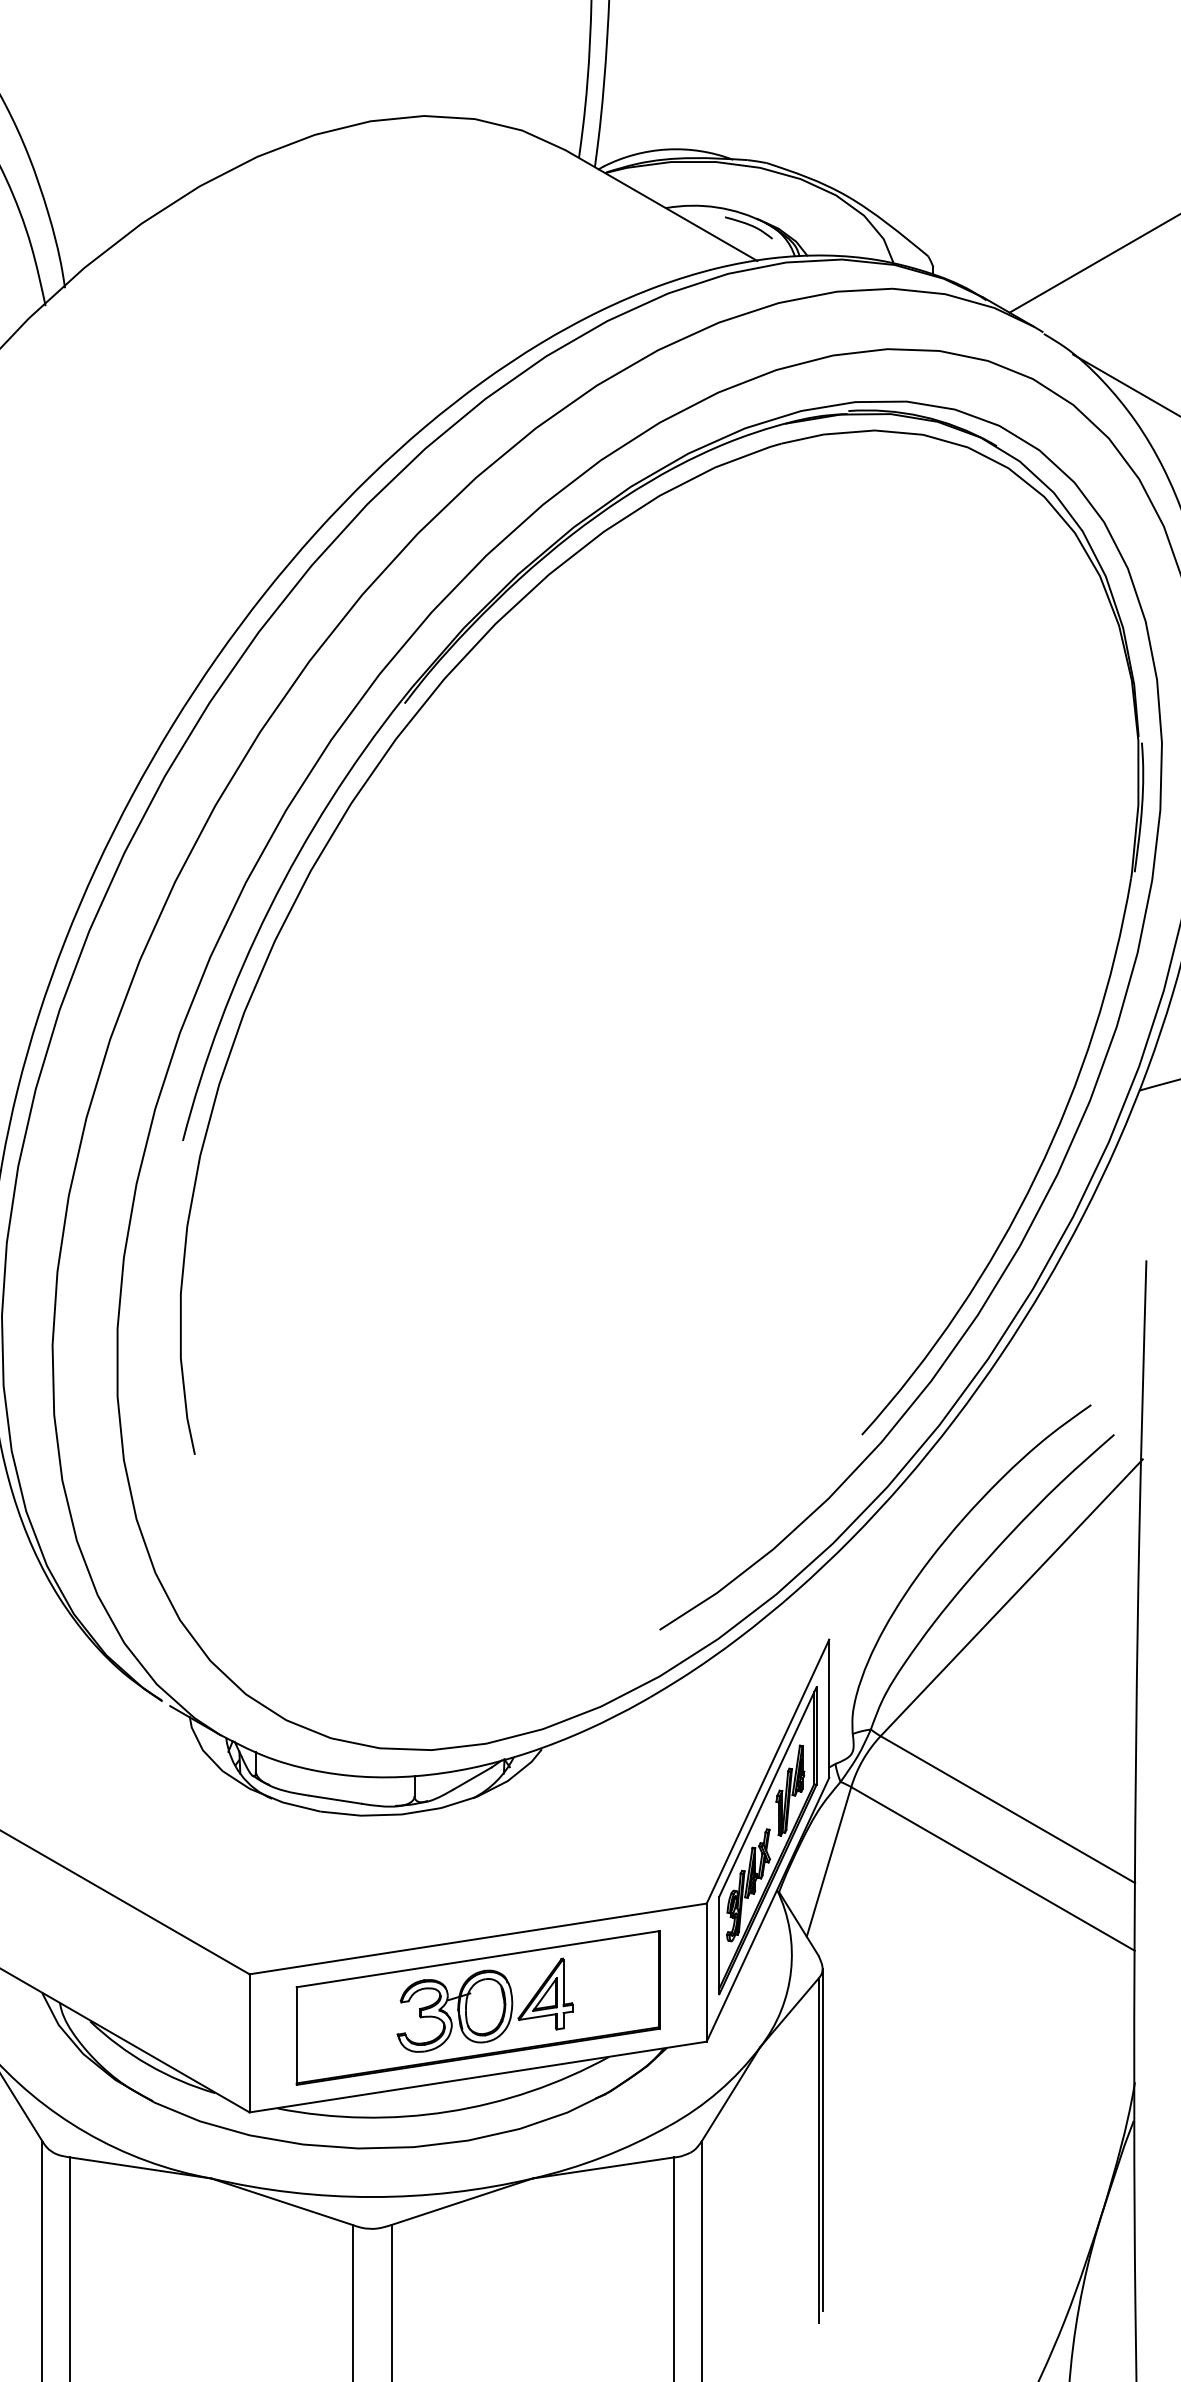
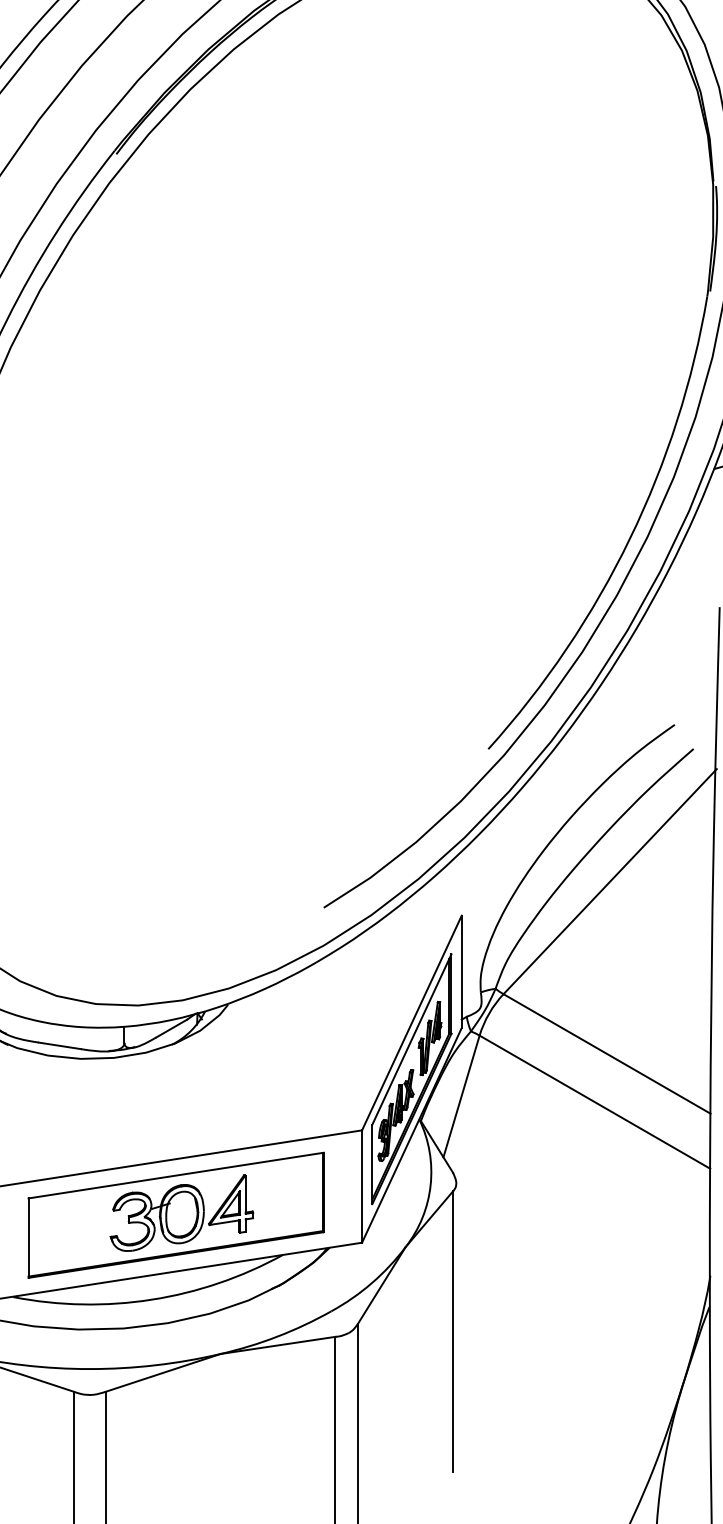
line: (822, 2139) -> (456, 1322), removed

